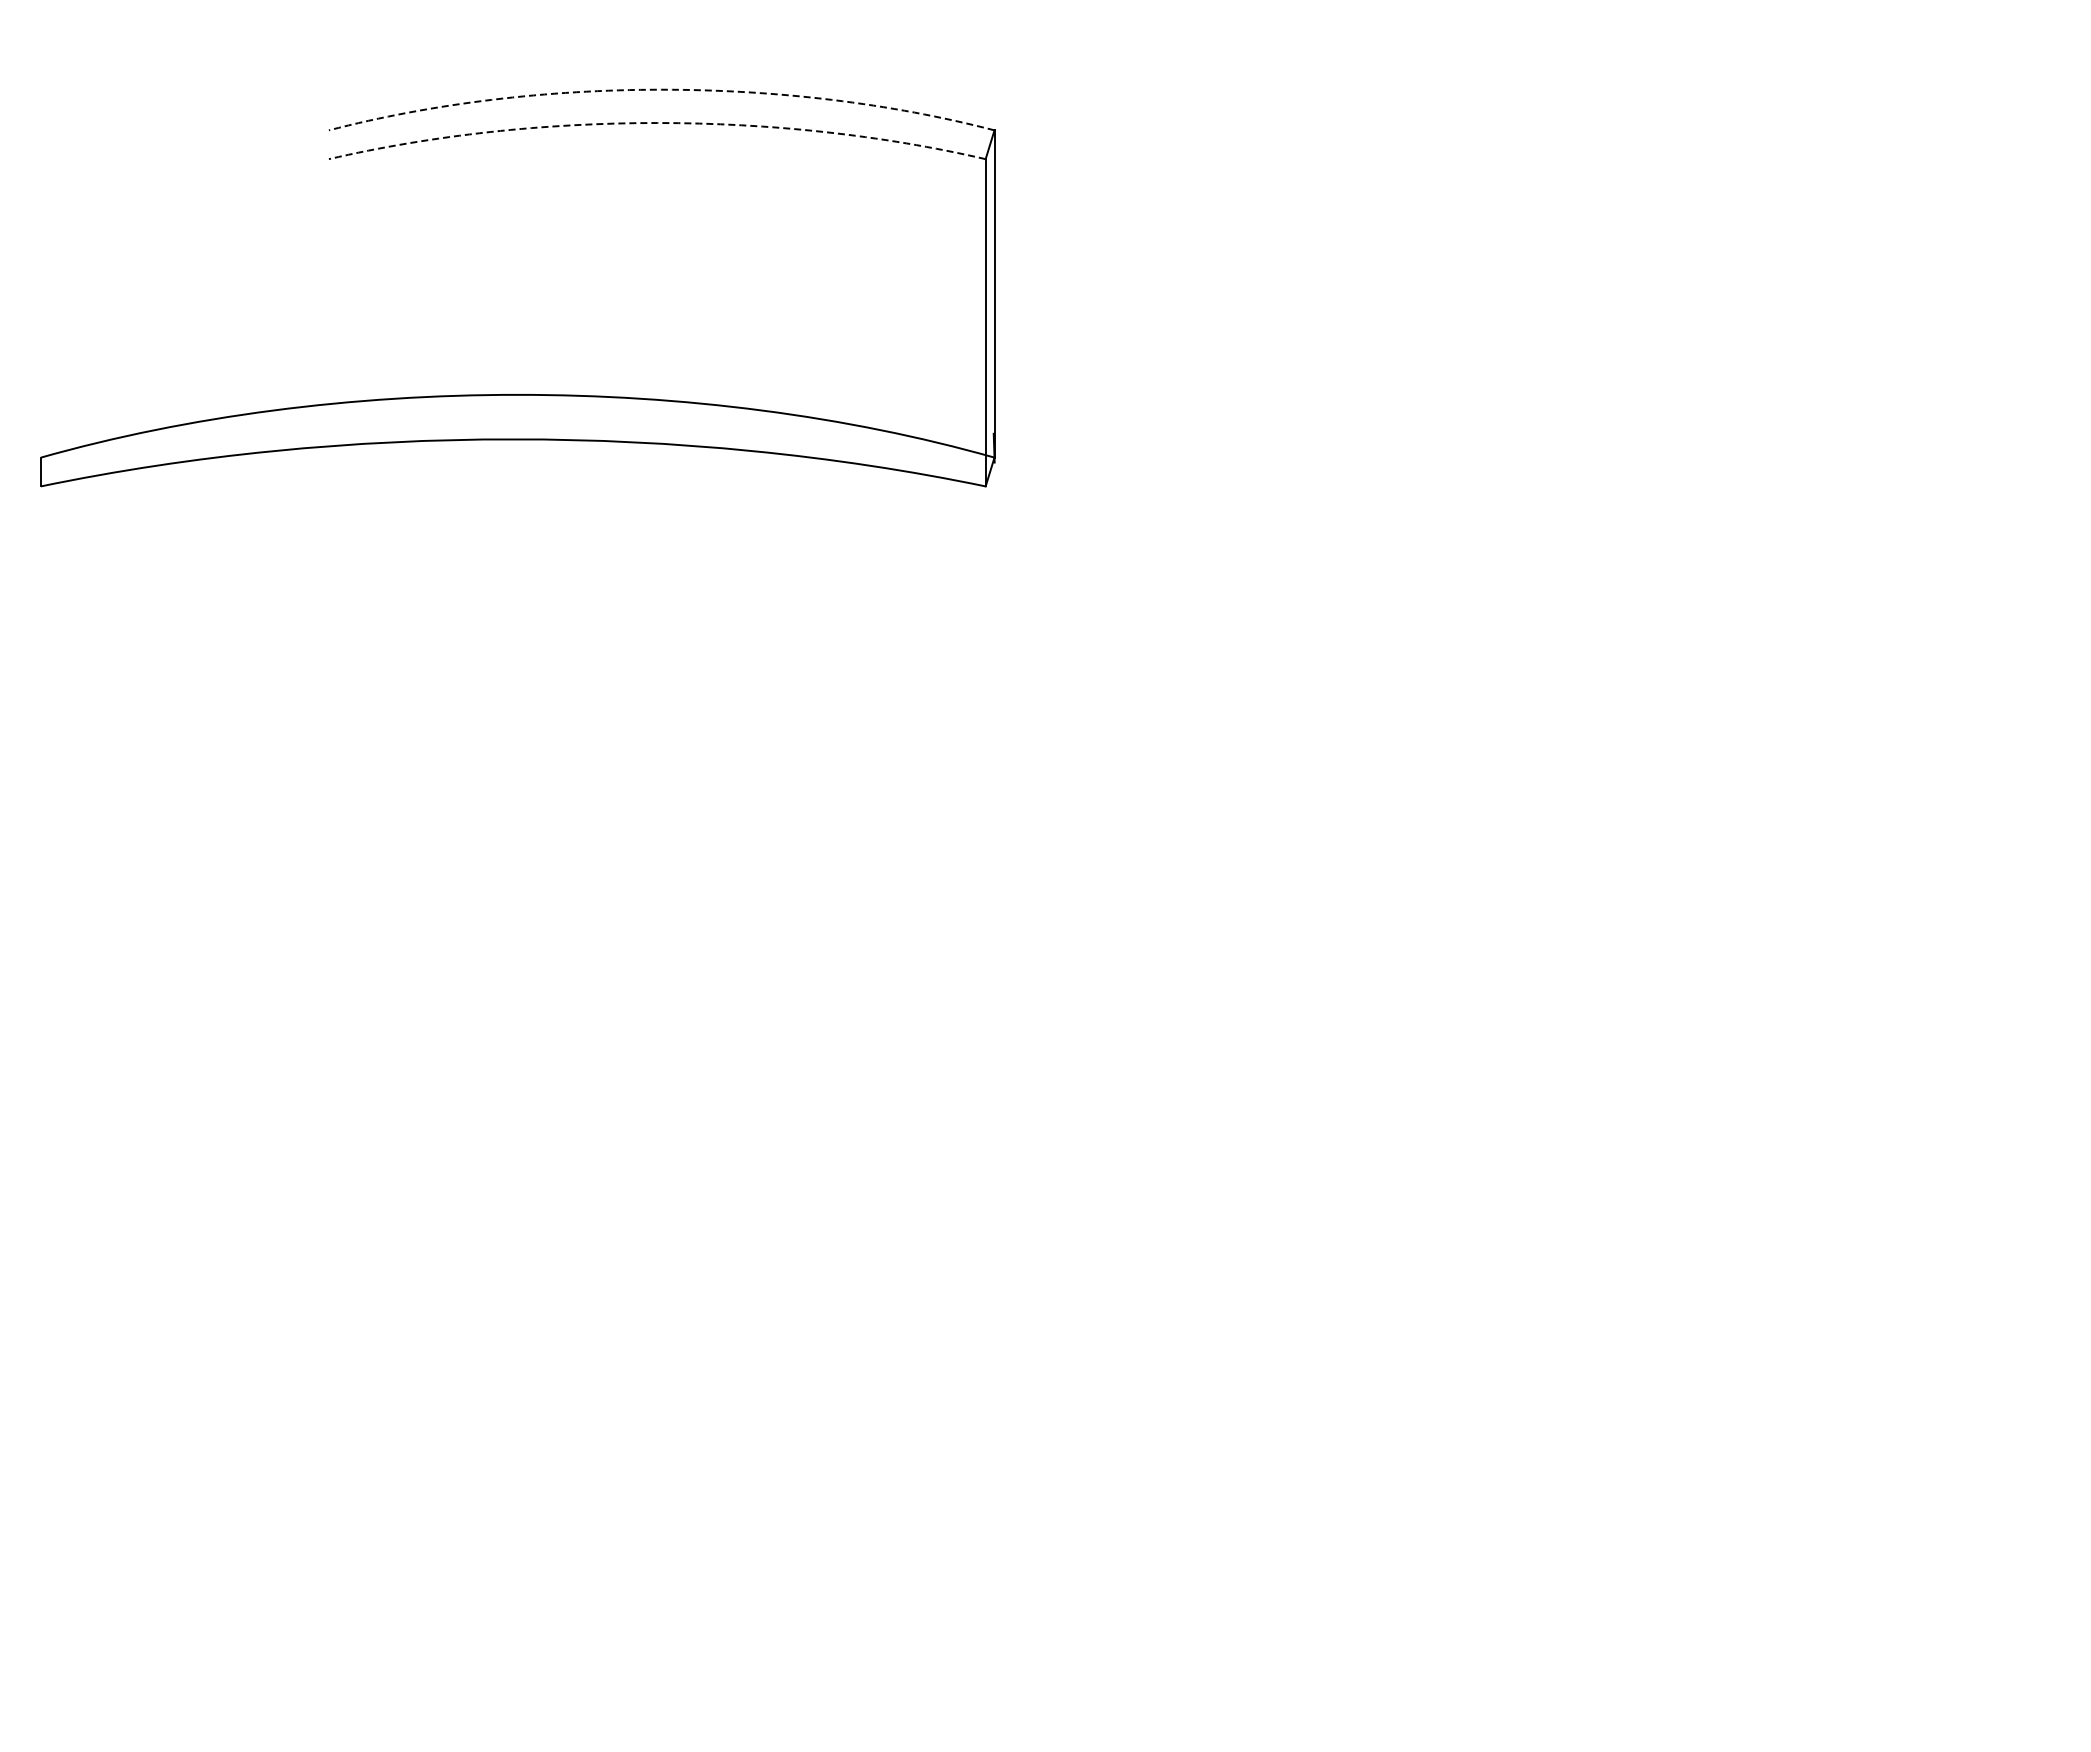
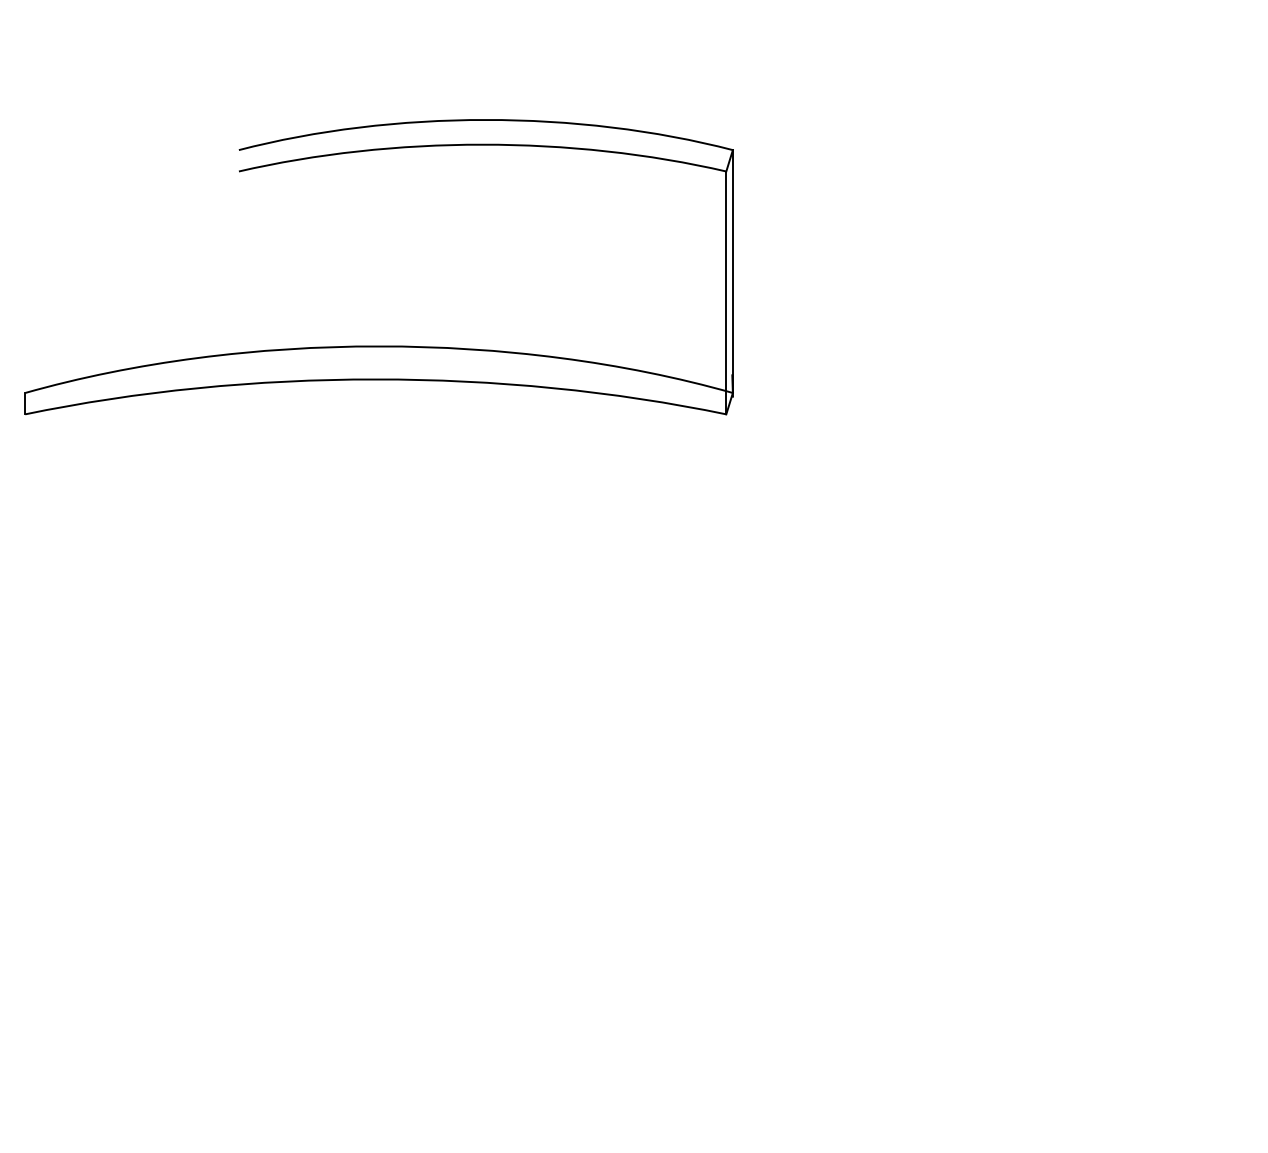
arc: (661, 89) -> (485, 119), dashed -> solid
line: (657, 123) -> (482, 145), dashed -> solid

